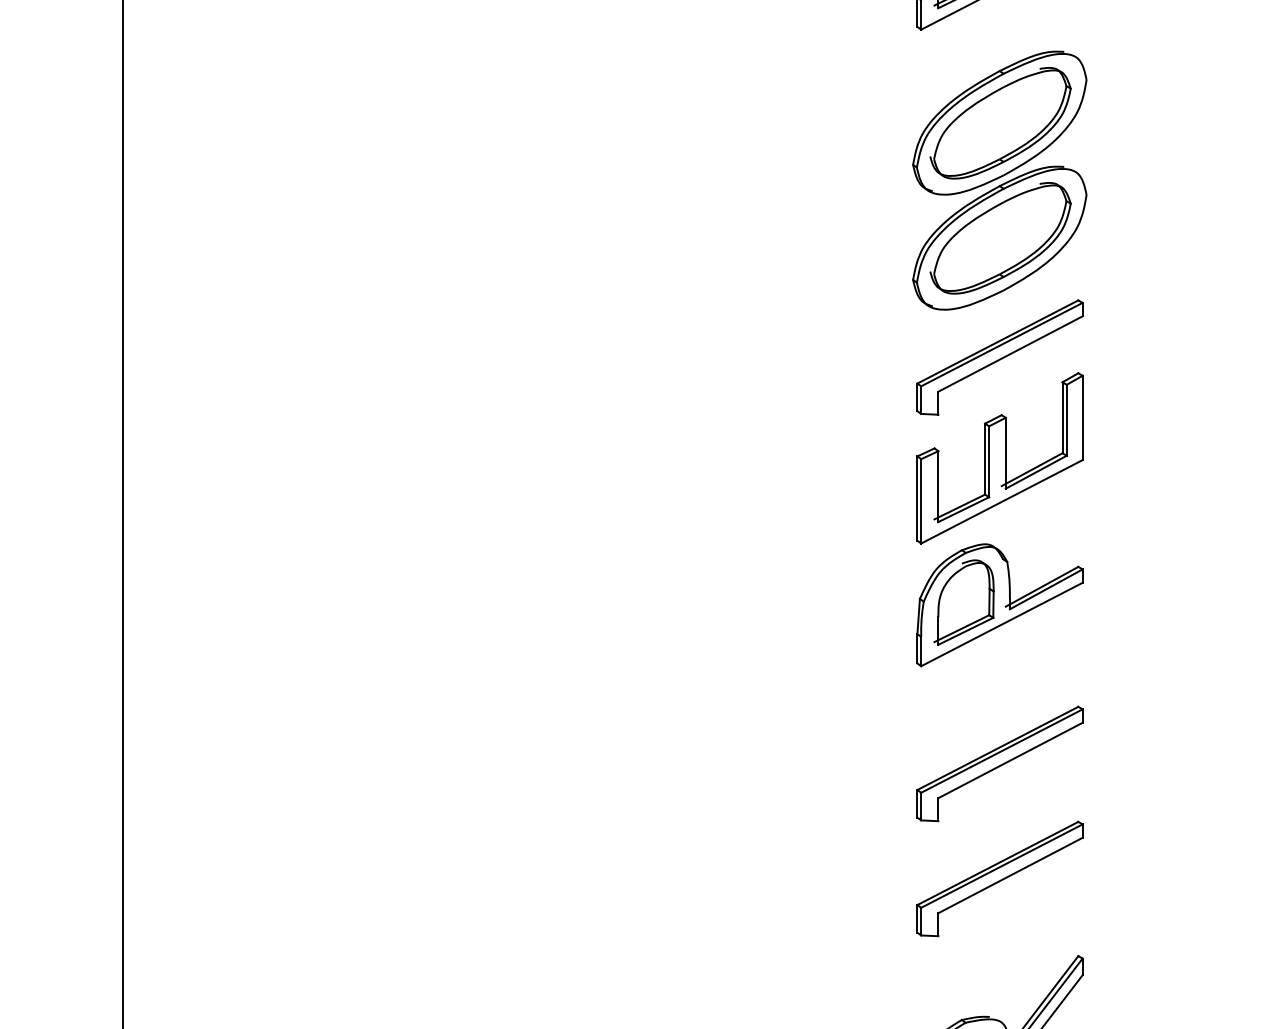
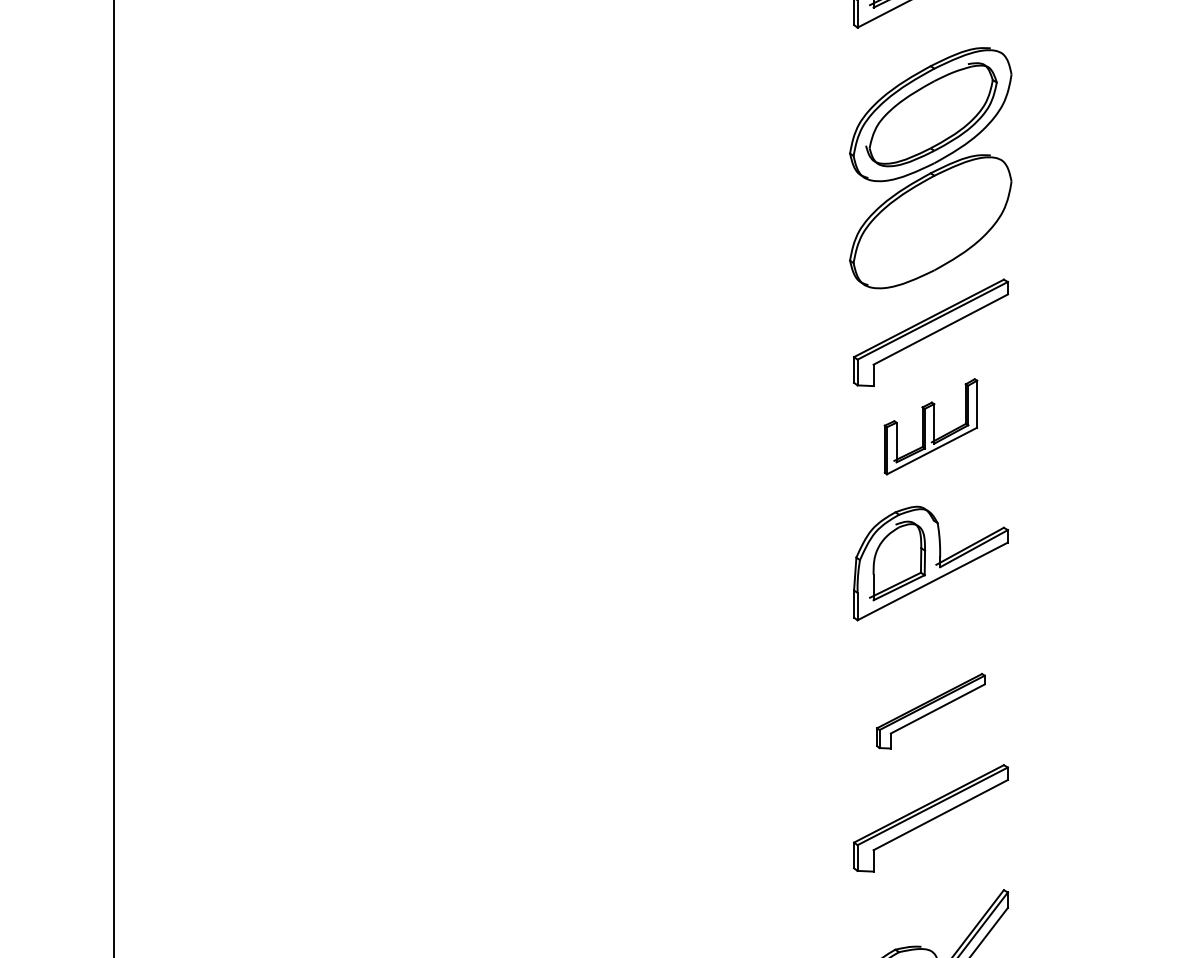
part: (1000, 238) -> (931, 222), removed
part: (999, 458) -> (930, 426), size x0.6
part: (999, 763) -> (930, 710), size x0.7

